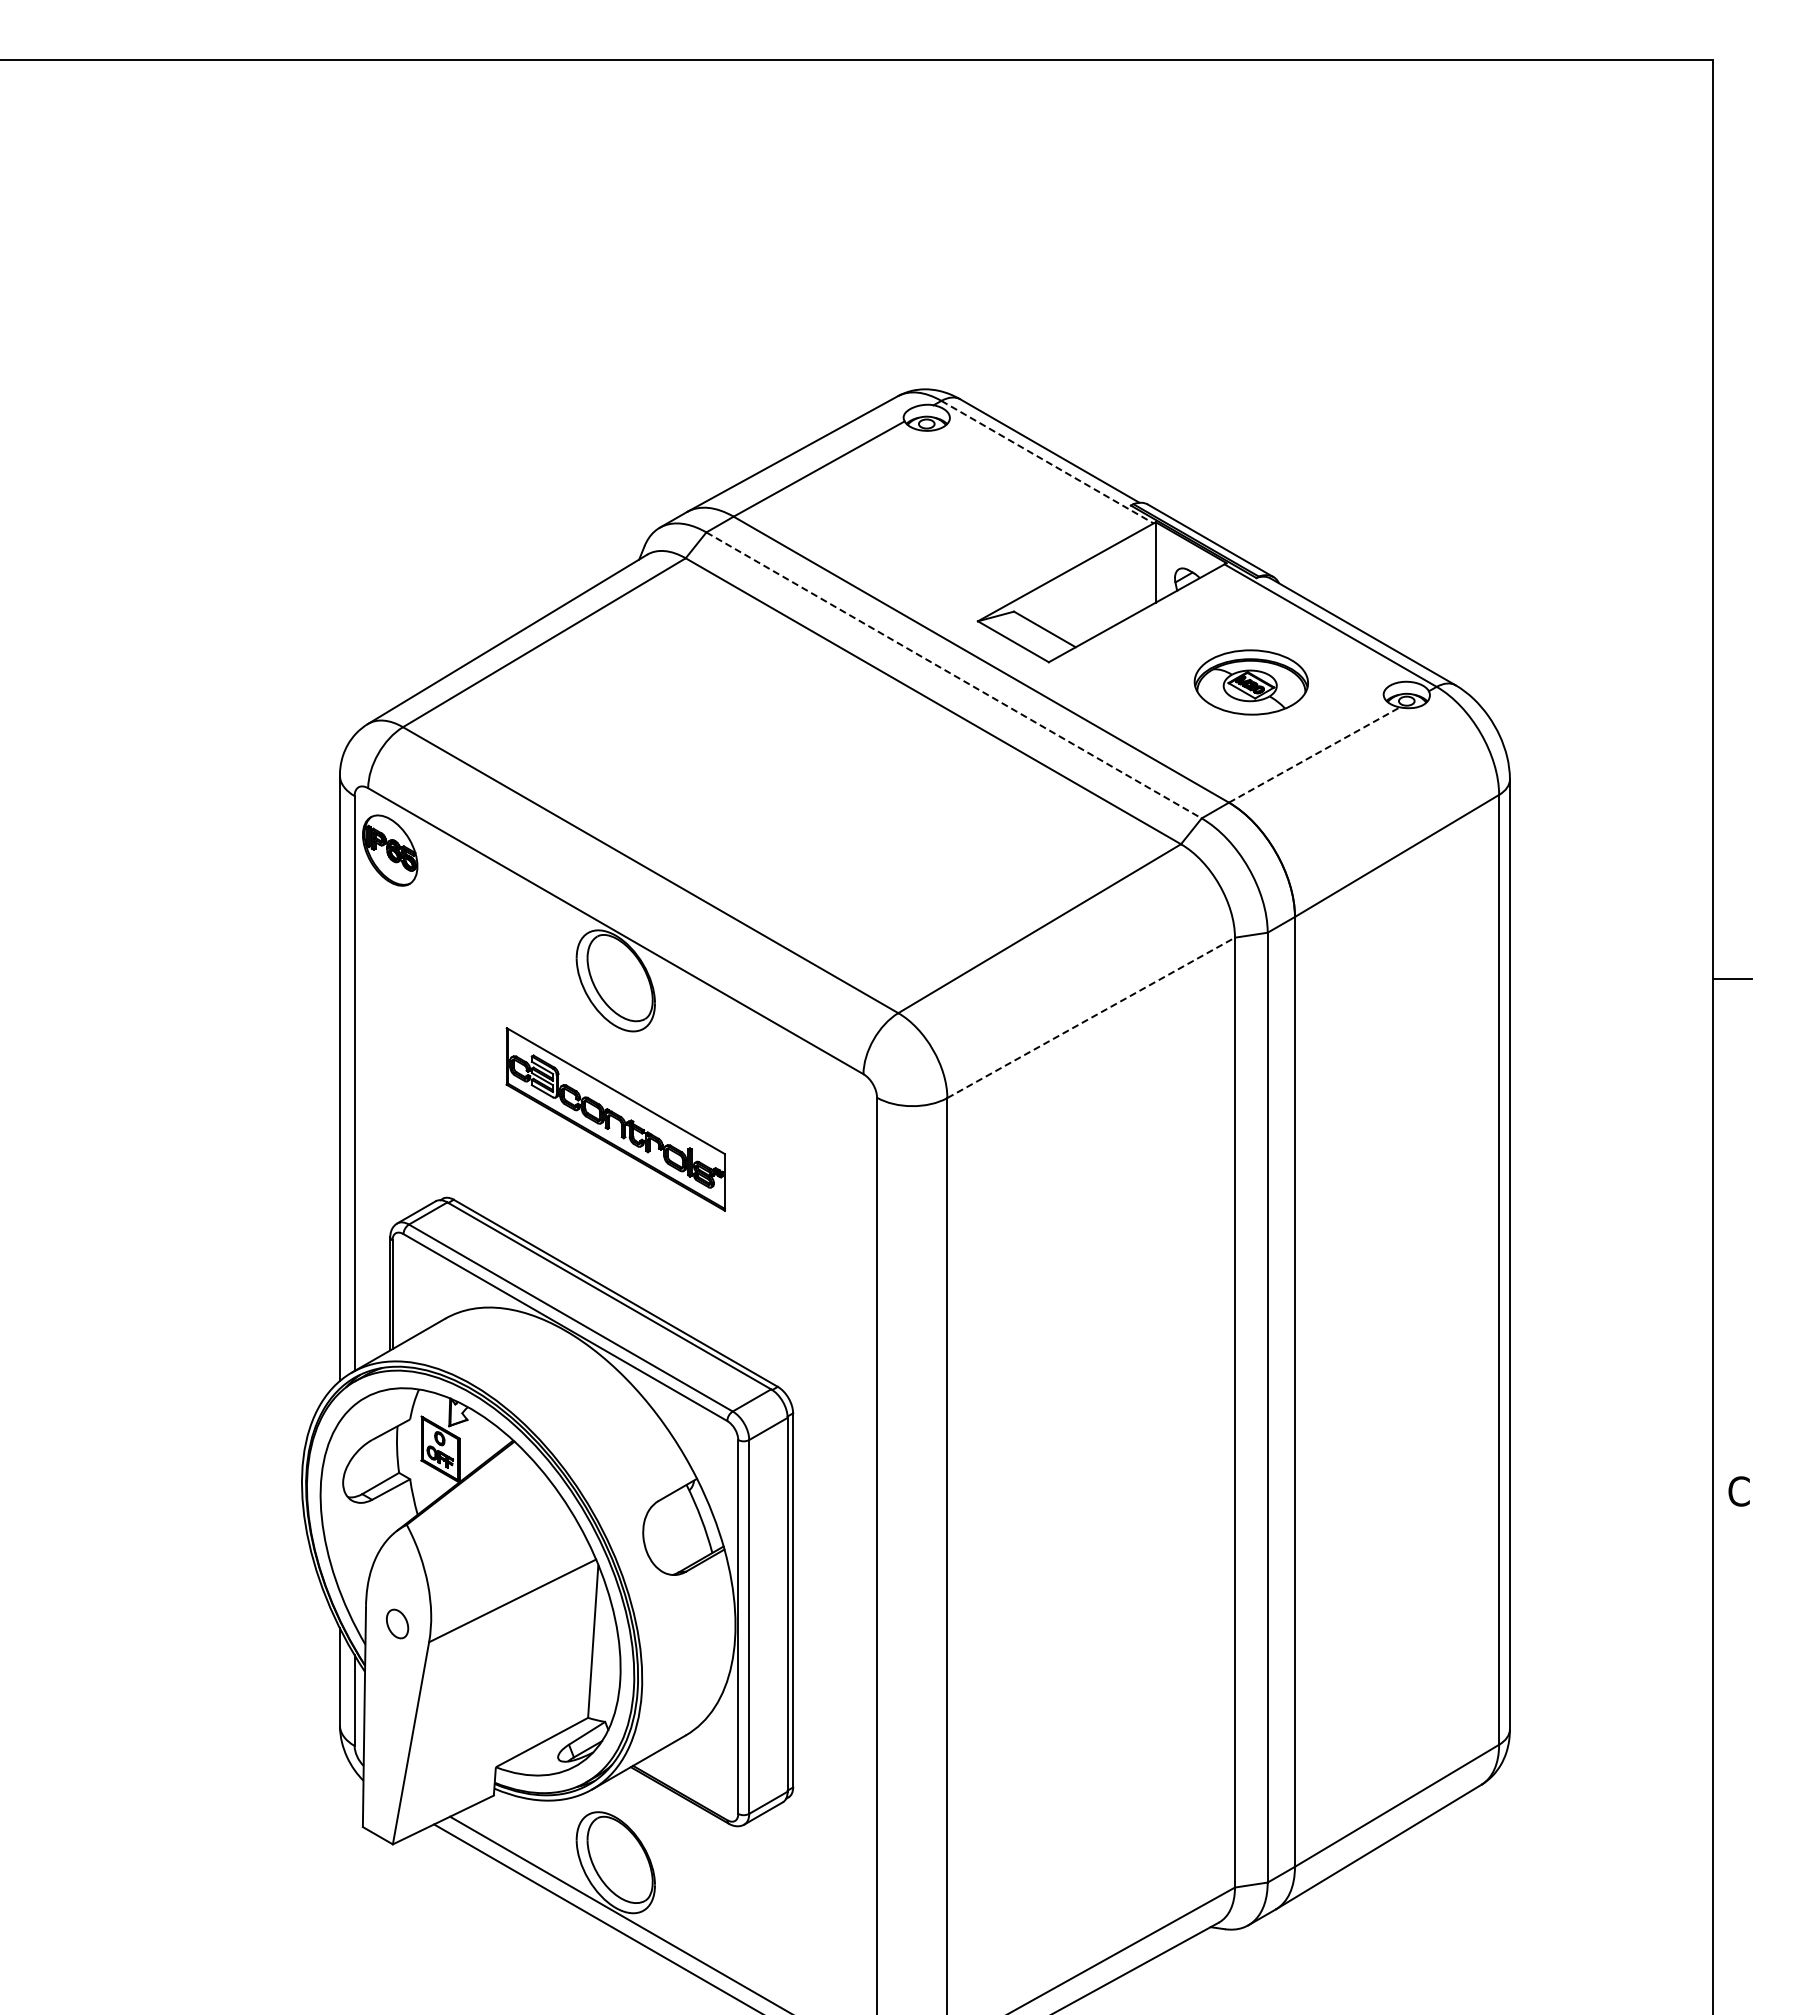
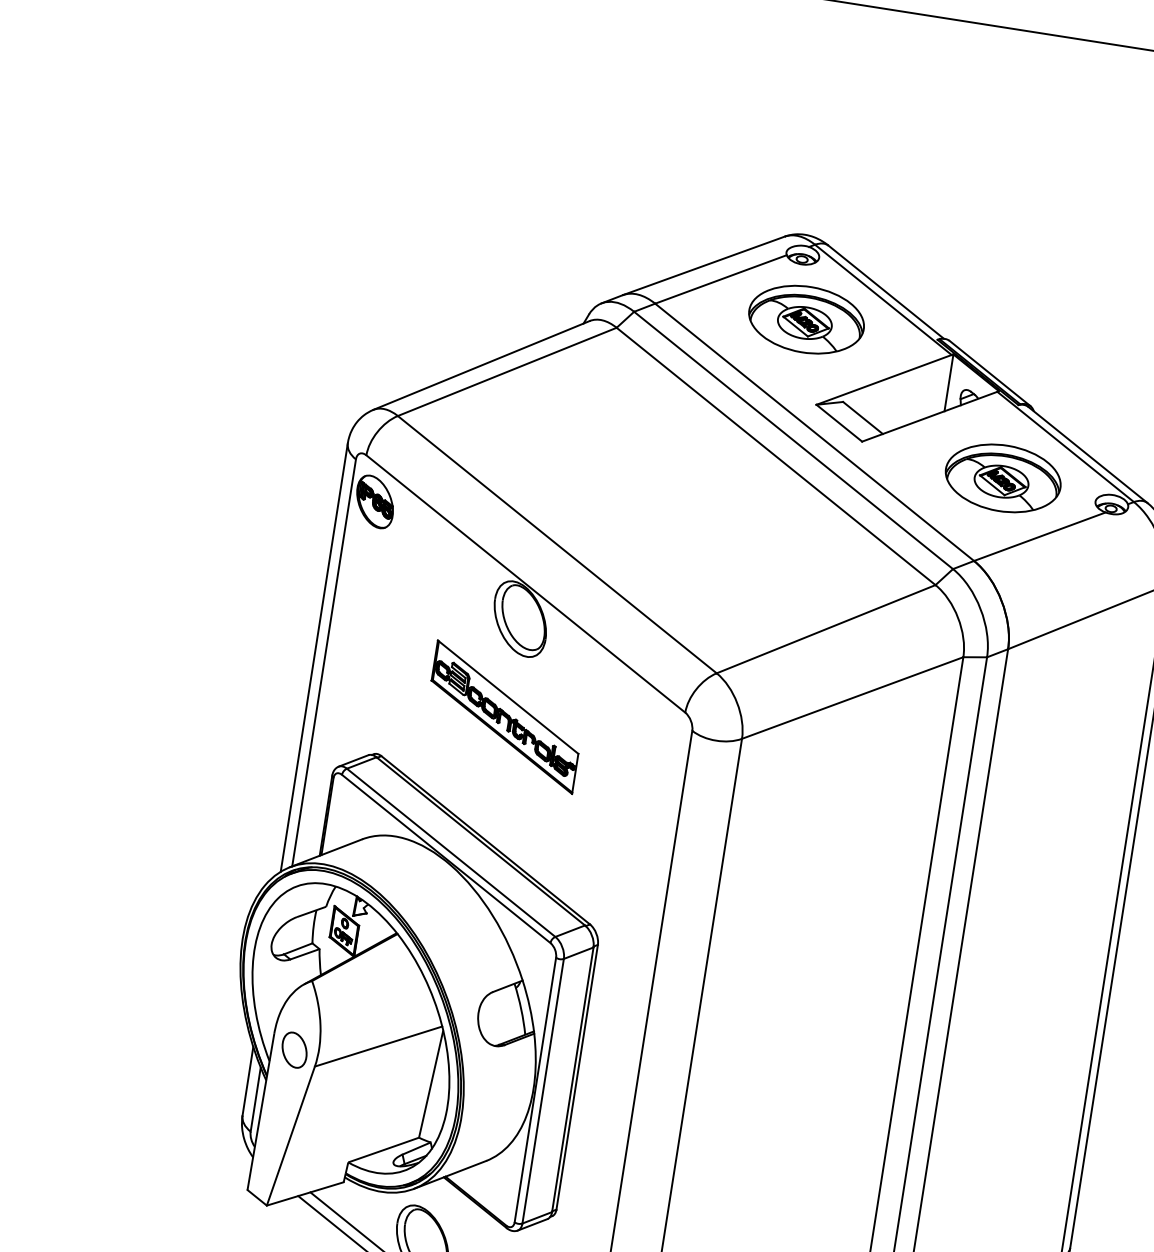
line: (1047, 462) -> (883, 300), dashed -> solid
part: (945, 505) -> (806, 319), added
line: (954, 675) -> (793, 440), dashed -> solid
part: (1251, 682) -> (1003, 478), size x1.43
line: (1314, 755) -> (1039, 537), dashed -> solid
line: (1091, 1017) -> (852, 697), dashed -> solid
part: (397, 1623) -> (294, 1049), size x1.67

